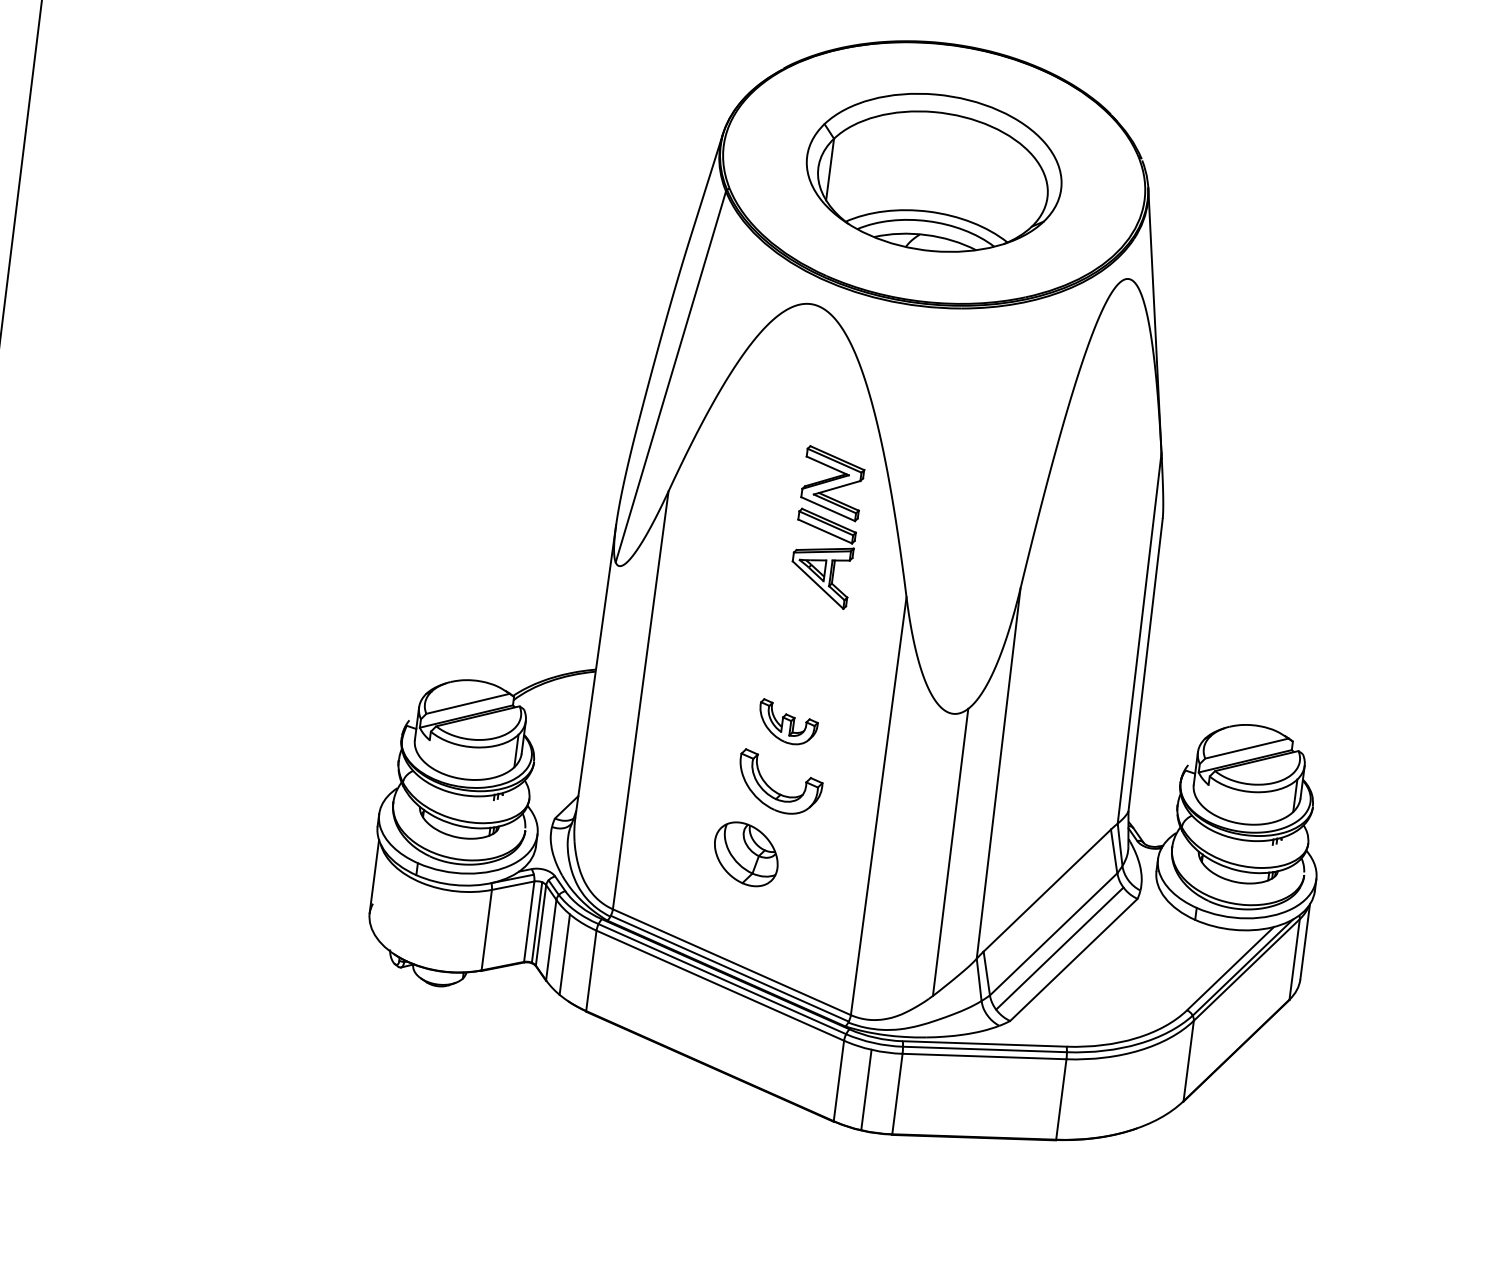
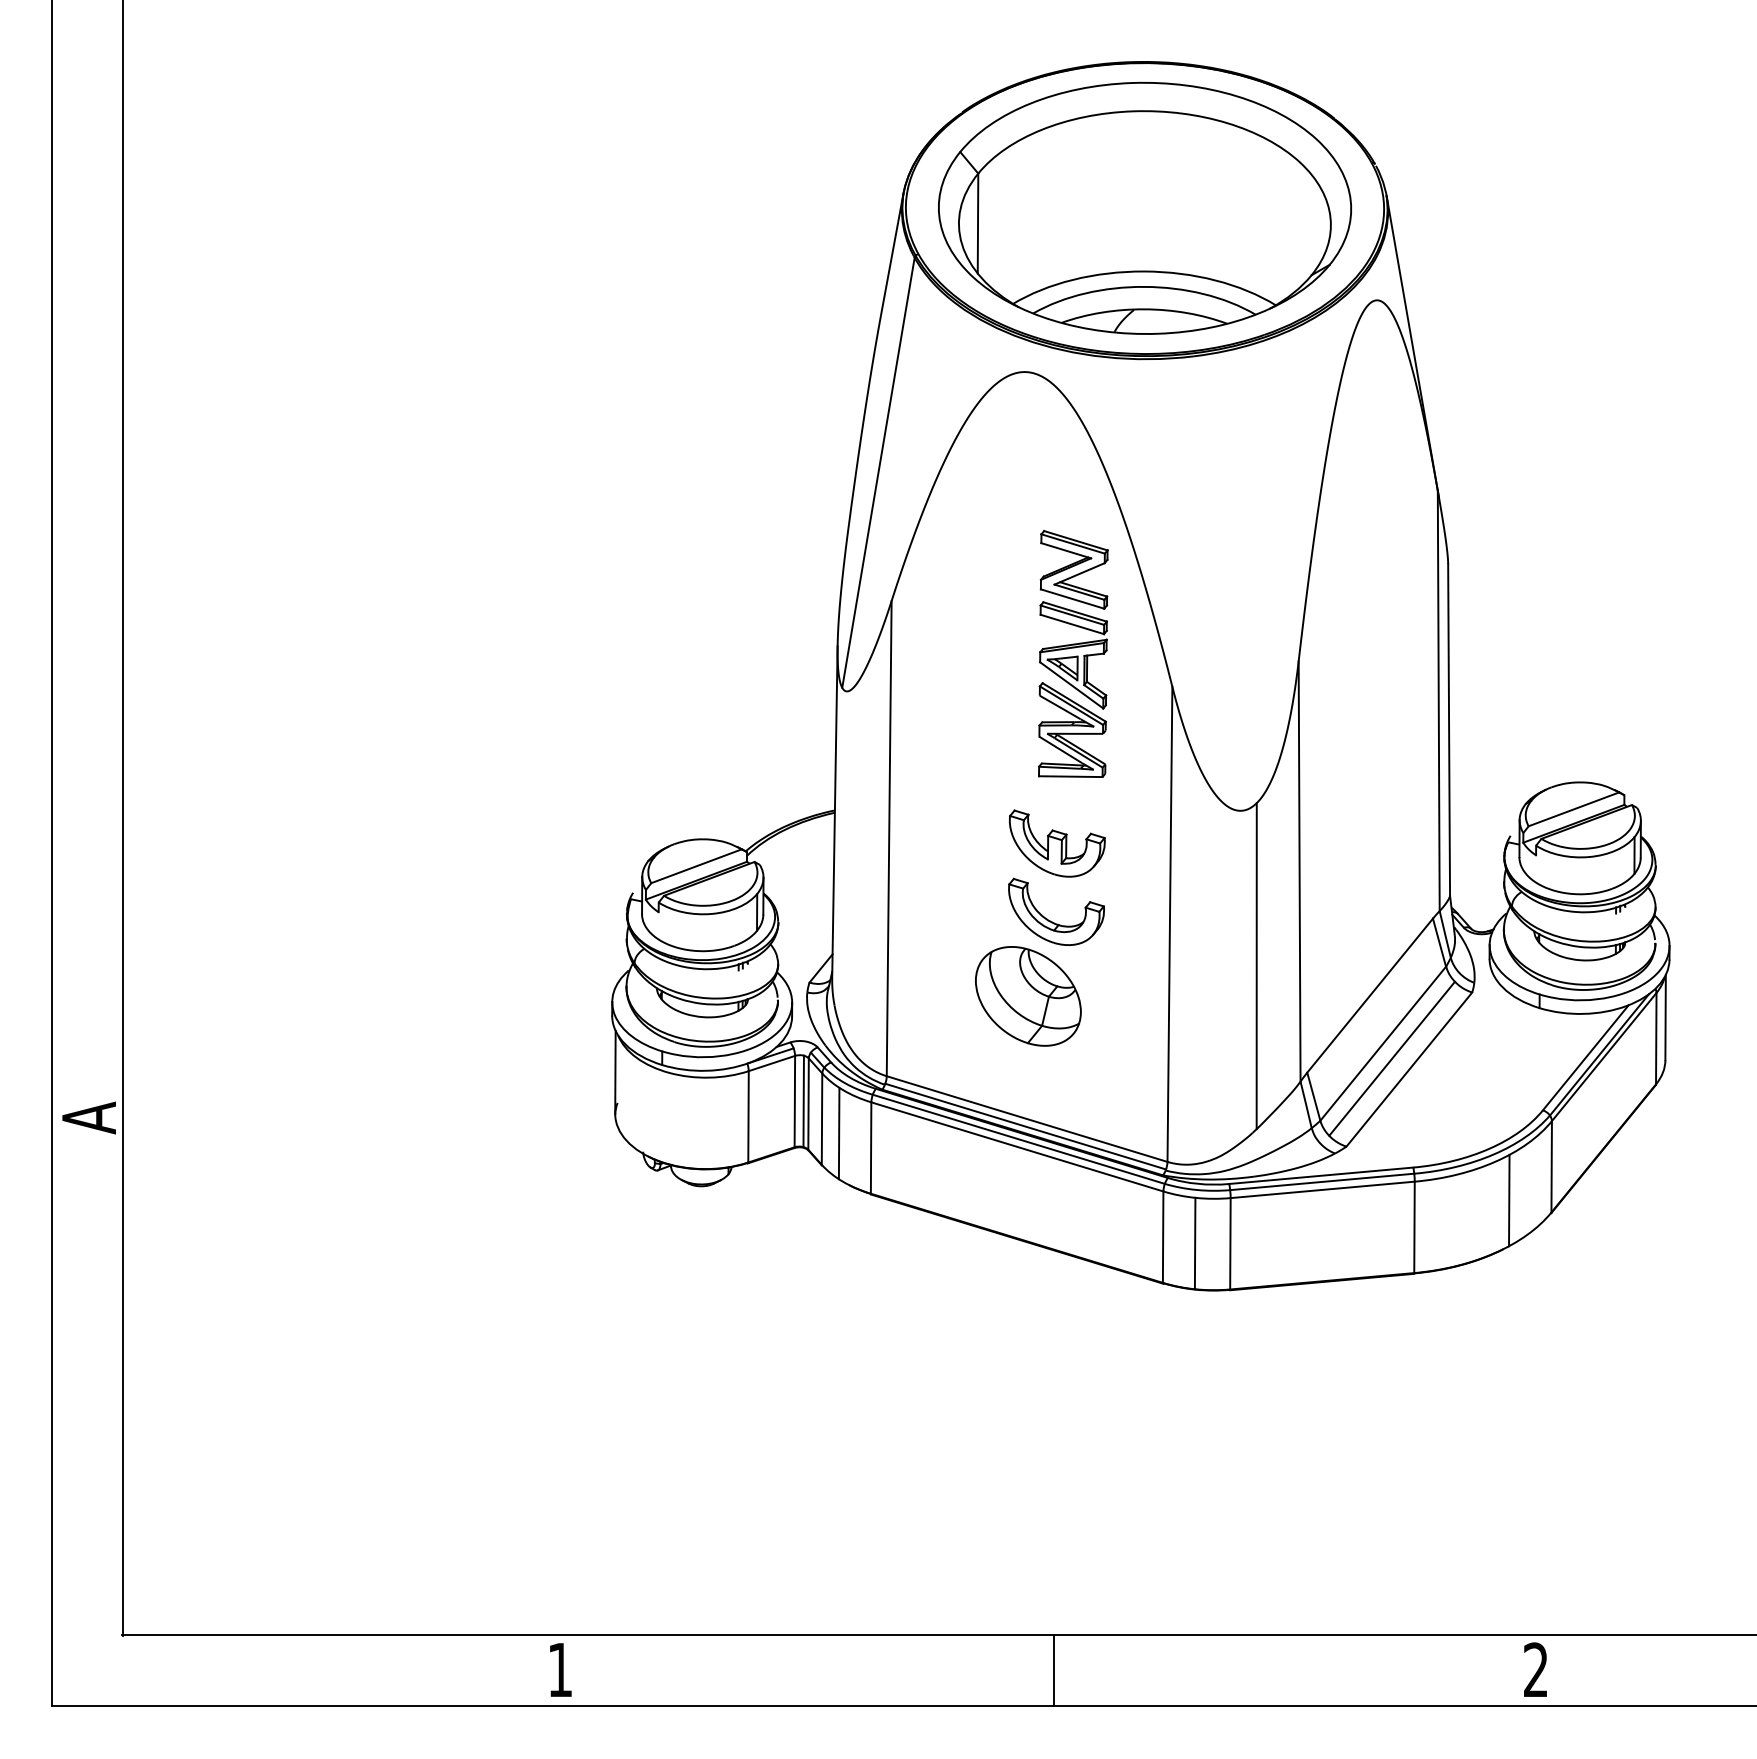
part: (933, 172) -> (1144, 207), size x1.43
part: (813, 624) -> (1072, 729), added
part: (787, 722) -> (1056, 843), size x1.43
part: (746, 854) -> (1028, 996), size x1.43
line: (1147, 1086) -> (1509, 1200), added

